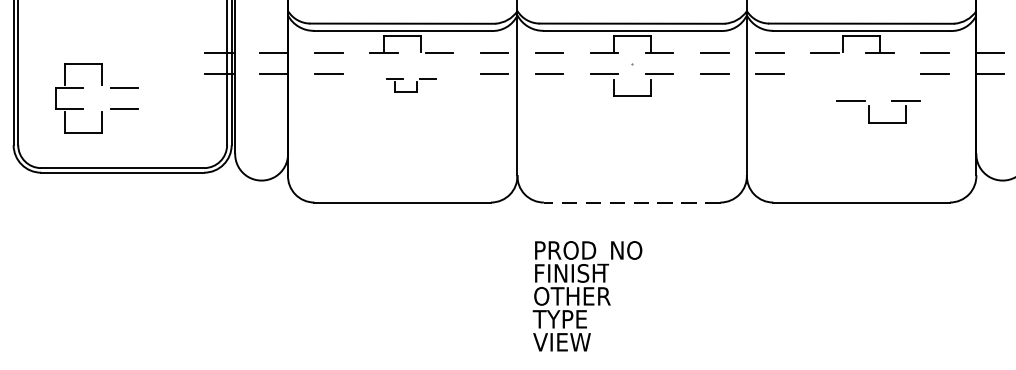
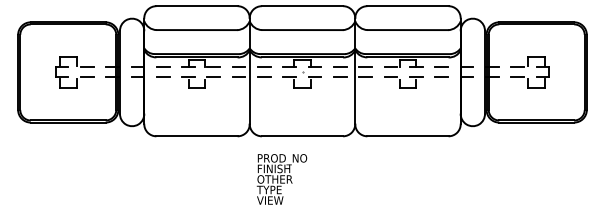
part: (101, 85) -> (76, 66), moved
part: (410, 85) -> (200, 82), size x1.67
part: (877, 111) -> (403, 82), moved
line: (632, 202) -> (302, 136), dashed -> solid

